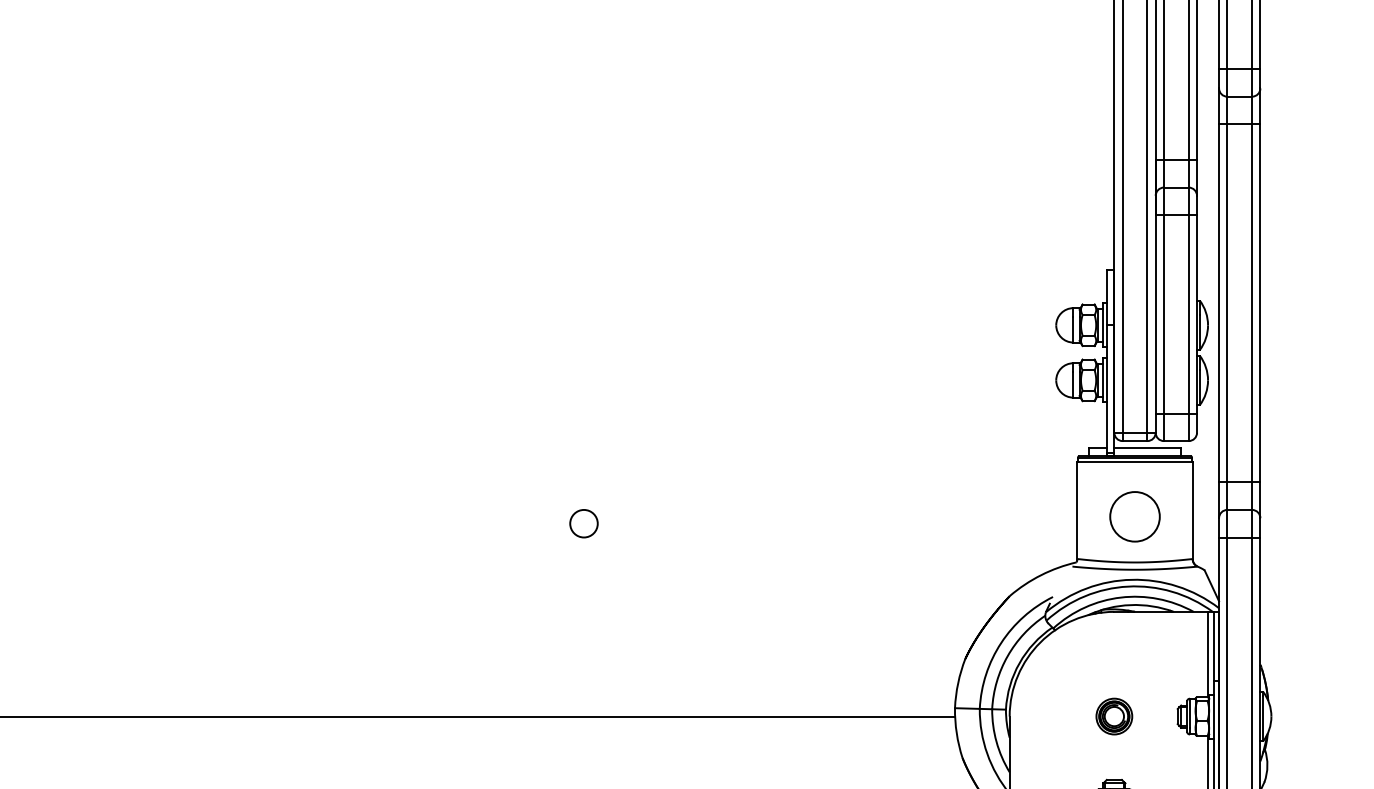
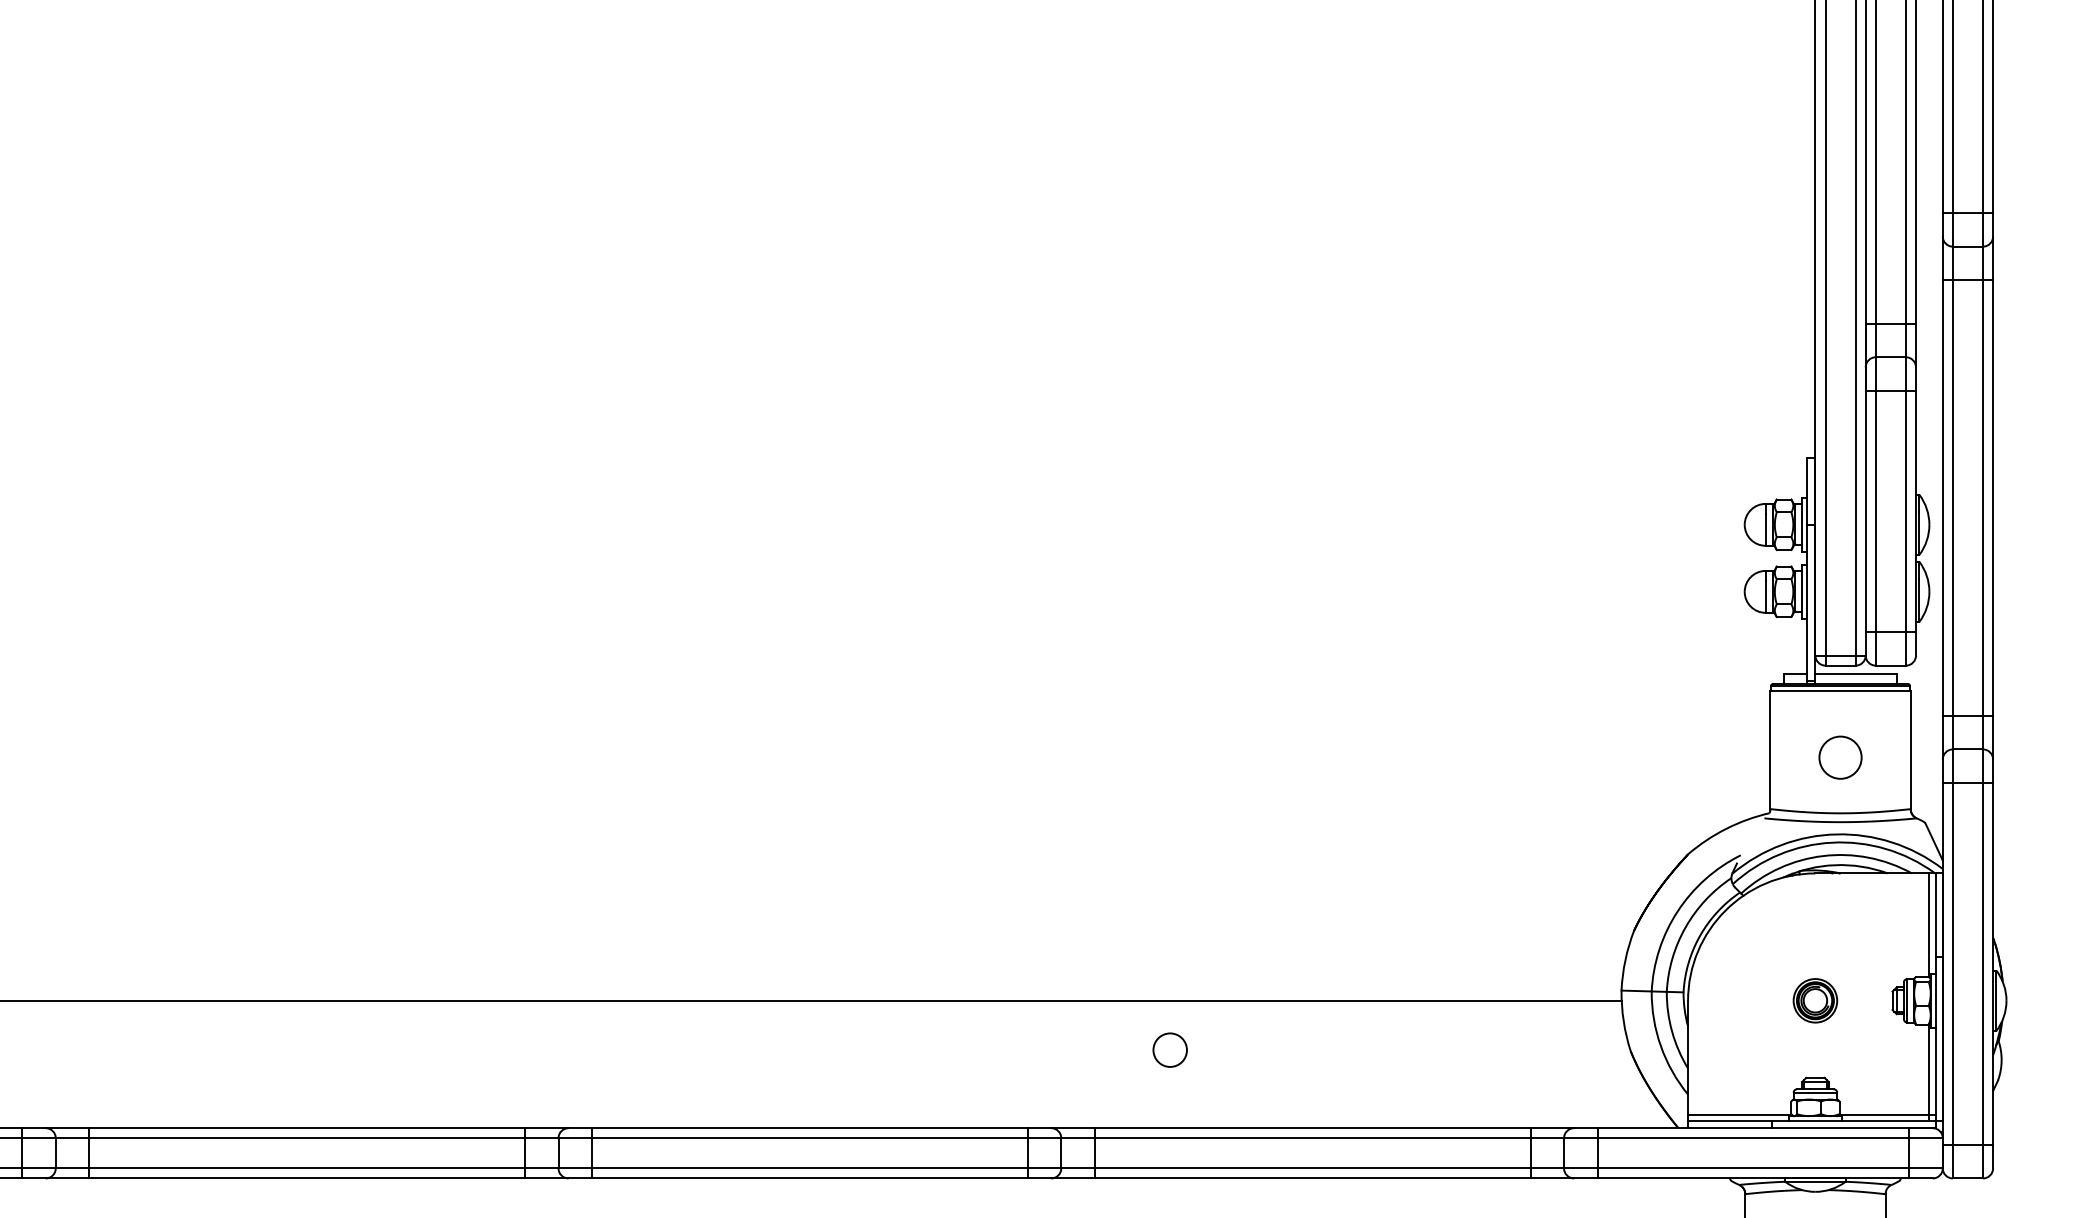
circle: (1134, 516) -> (1840, 757), size x0.7
circle: (583, 523) -> (1169, 1049), moved

